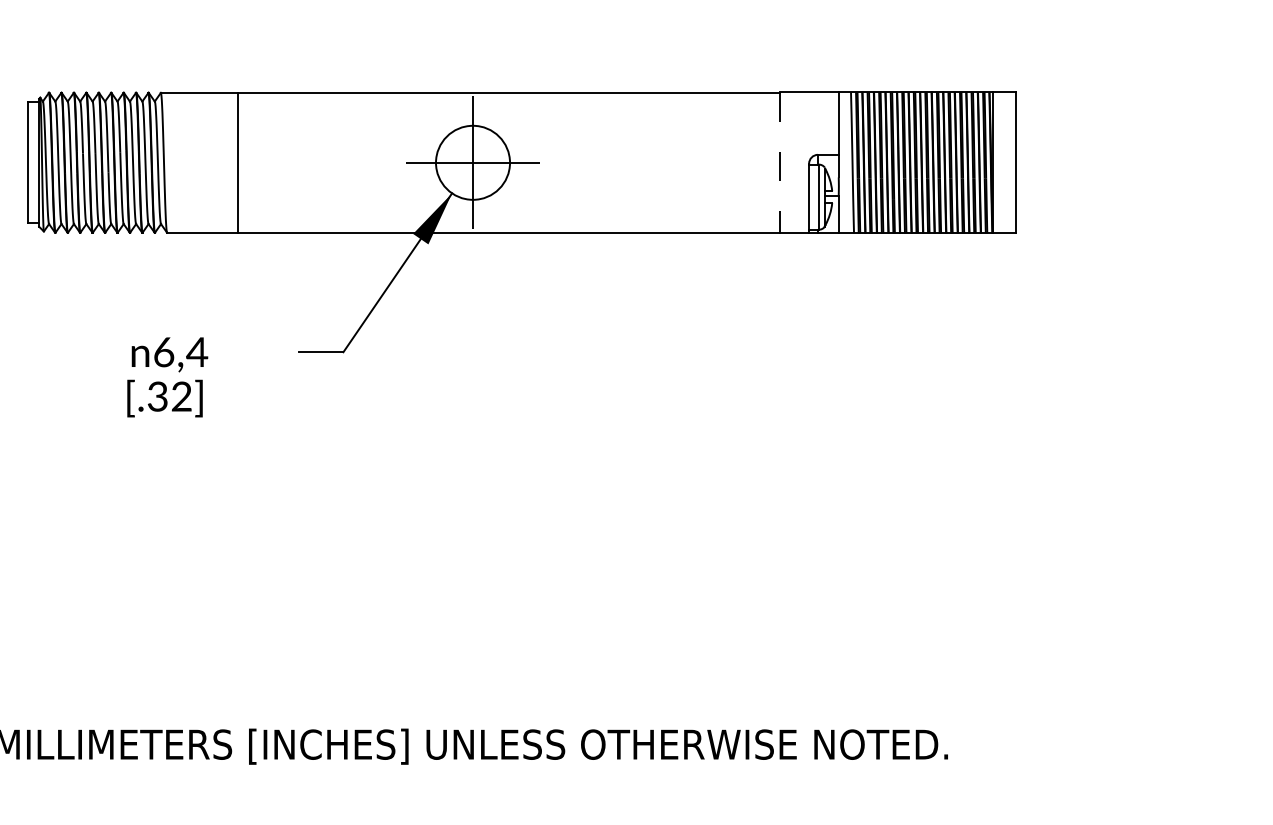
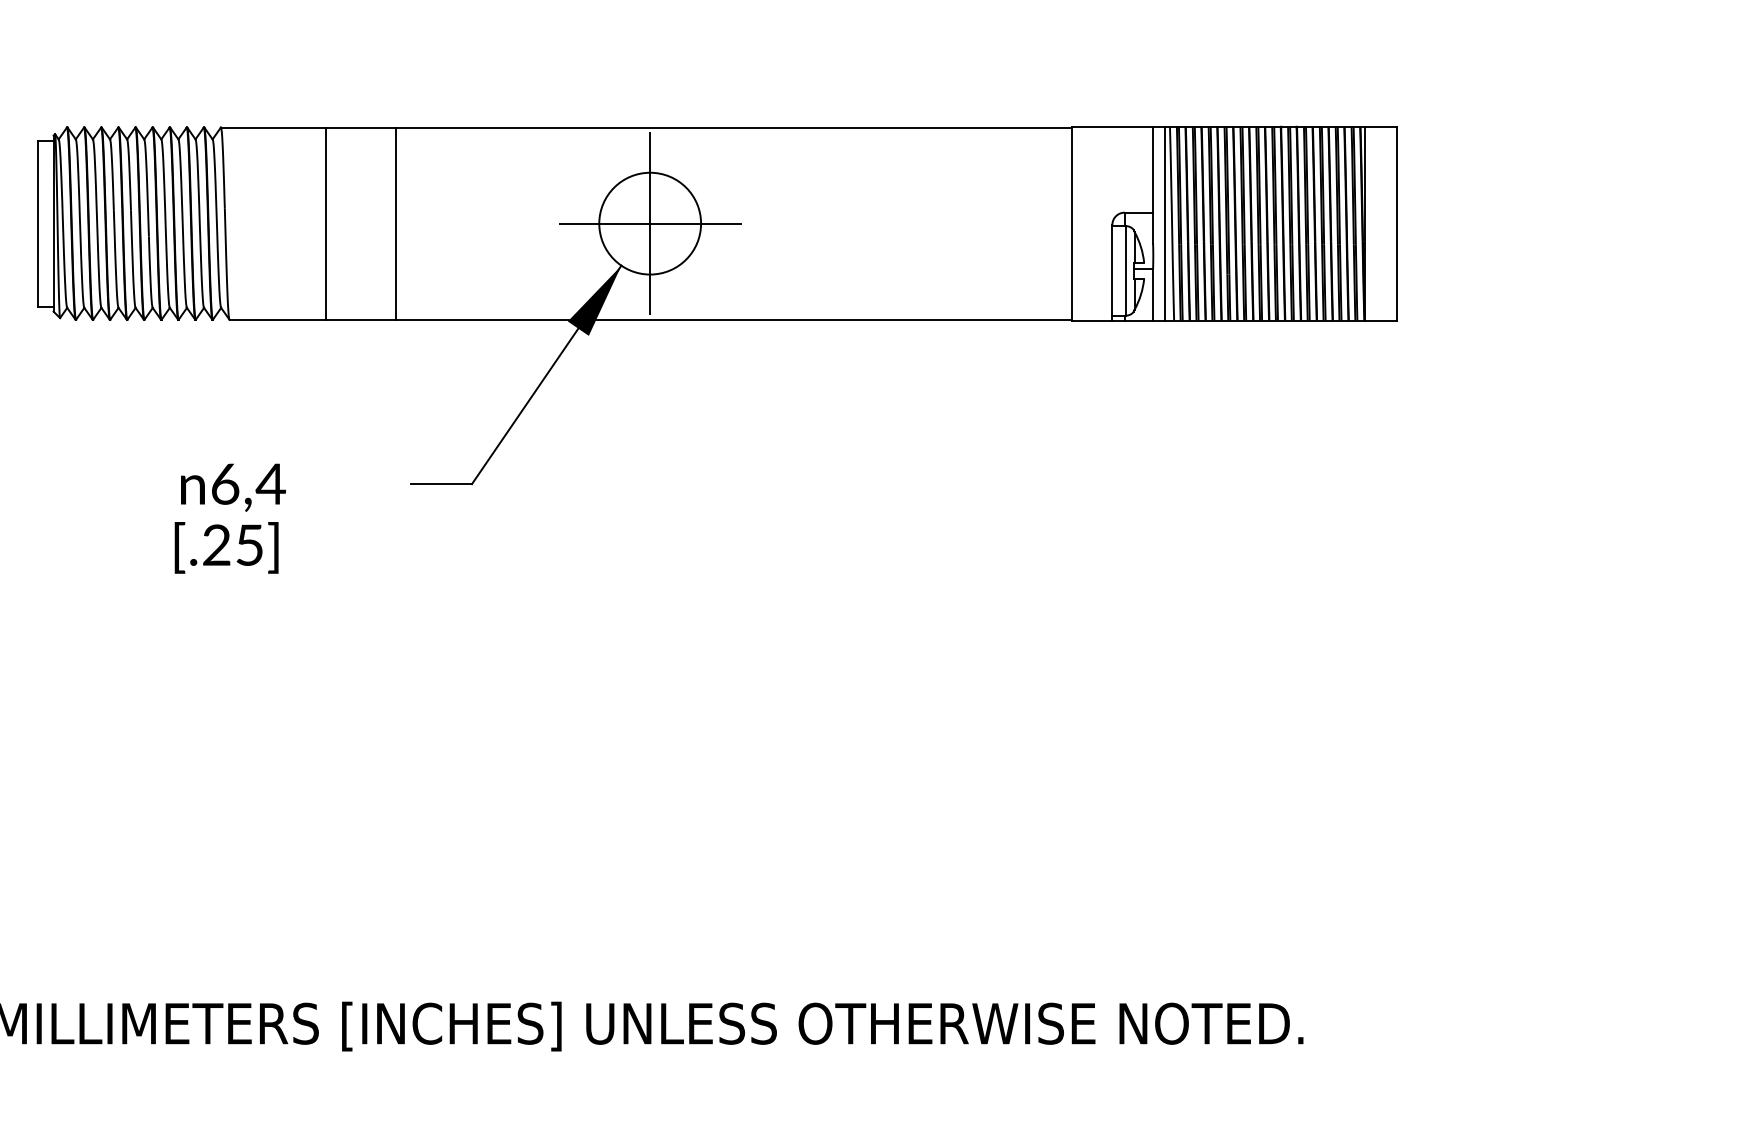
line: (287, 162) -> (395, 223), added
line: (779, 162) -> (1071, 223), dashed -> solid
line: (847, 162) -> (1165, 223), added
text: (170, 396) -> (233, 544), [.32] -> [.25]

